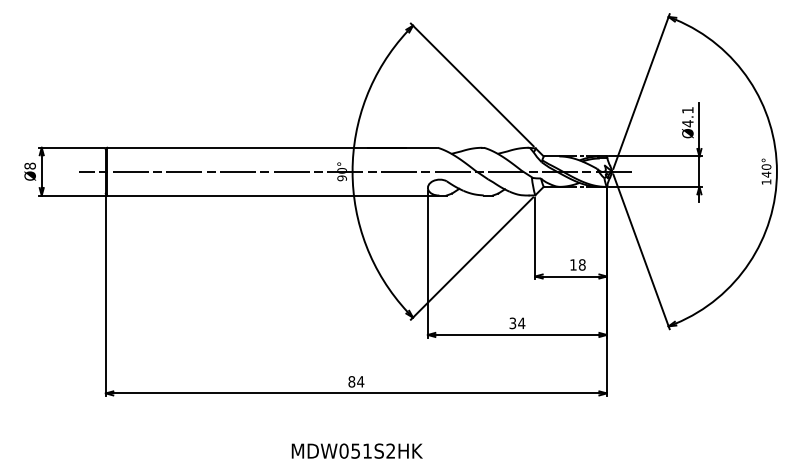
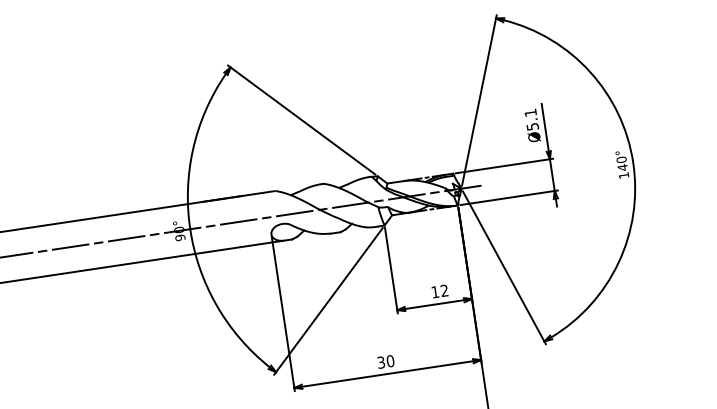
text: (687, 123) -> (532, 126), Ø4.1 -> Ø5.1
text: (581, 264) -> (443, 290), 18 -> 12
text: (521, 323) -> (390, 361), 34 -> 30

